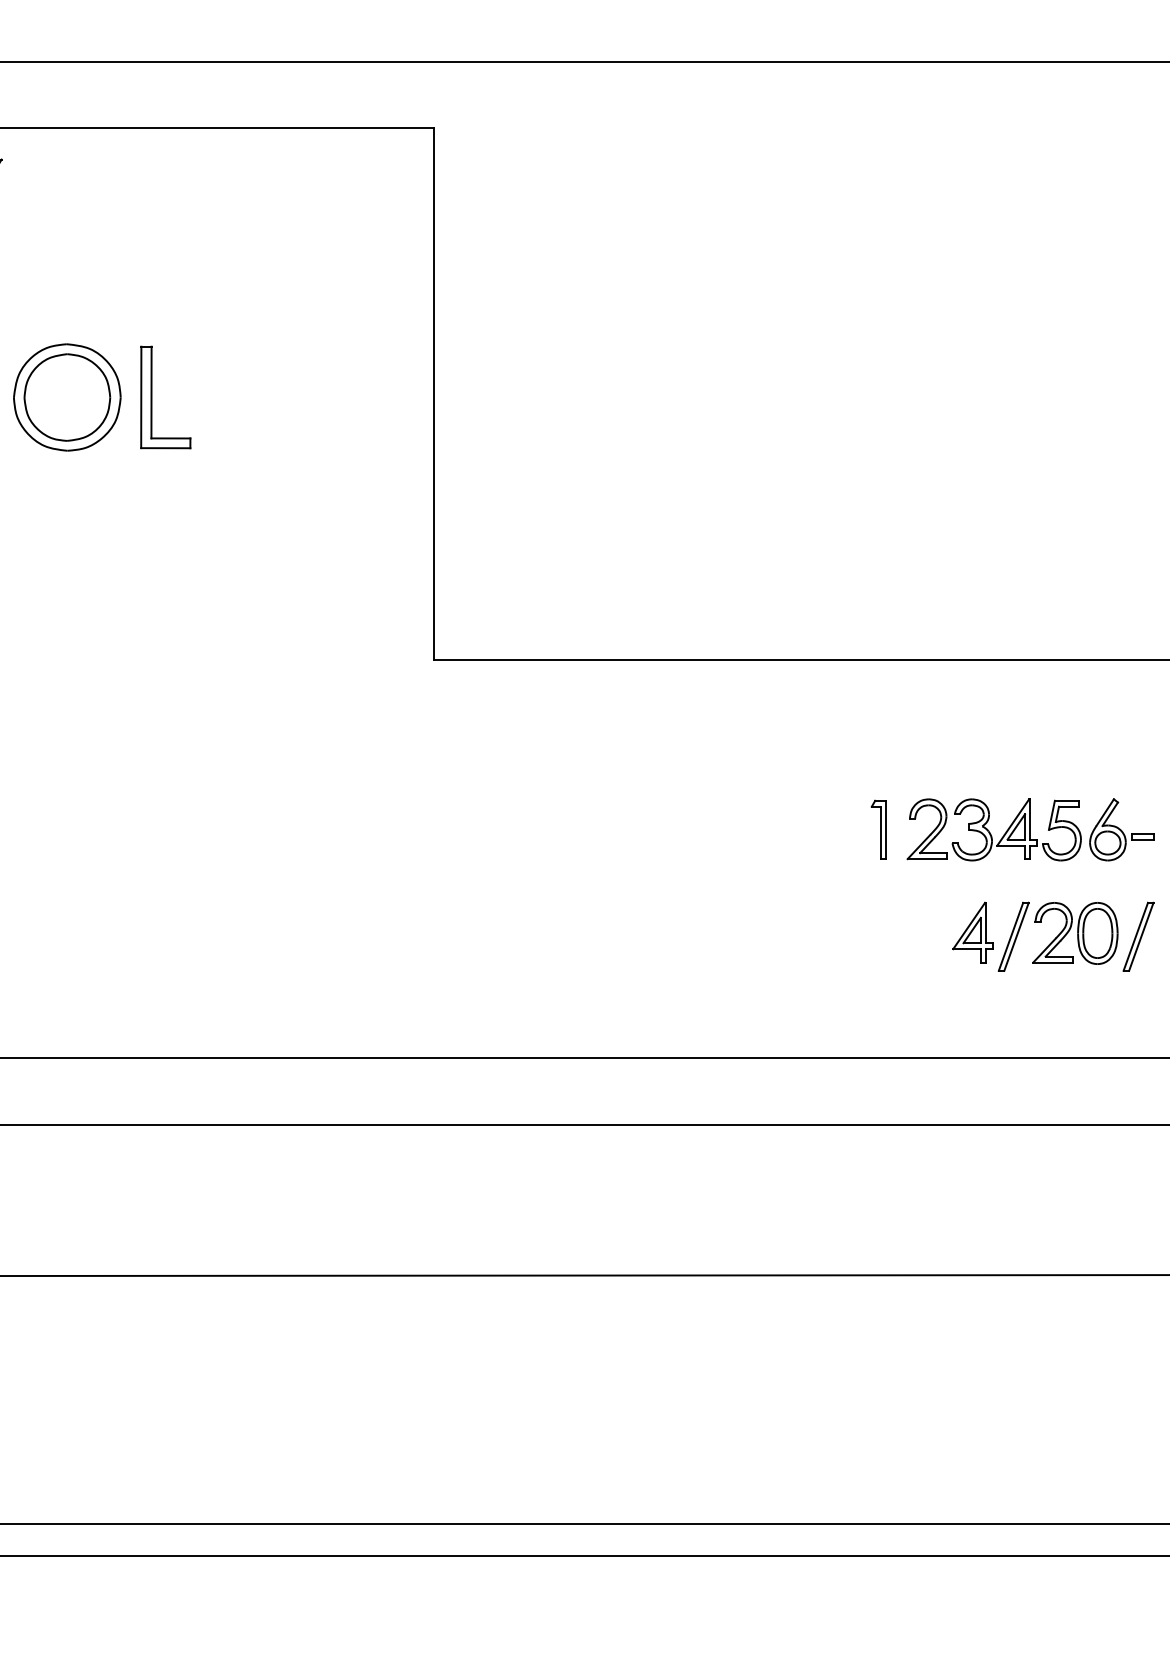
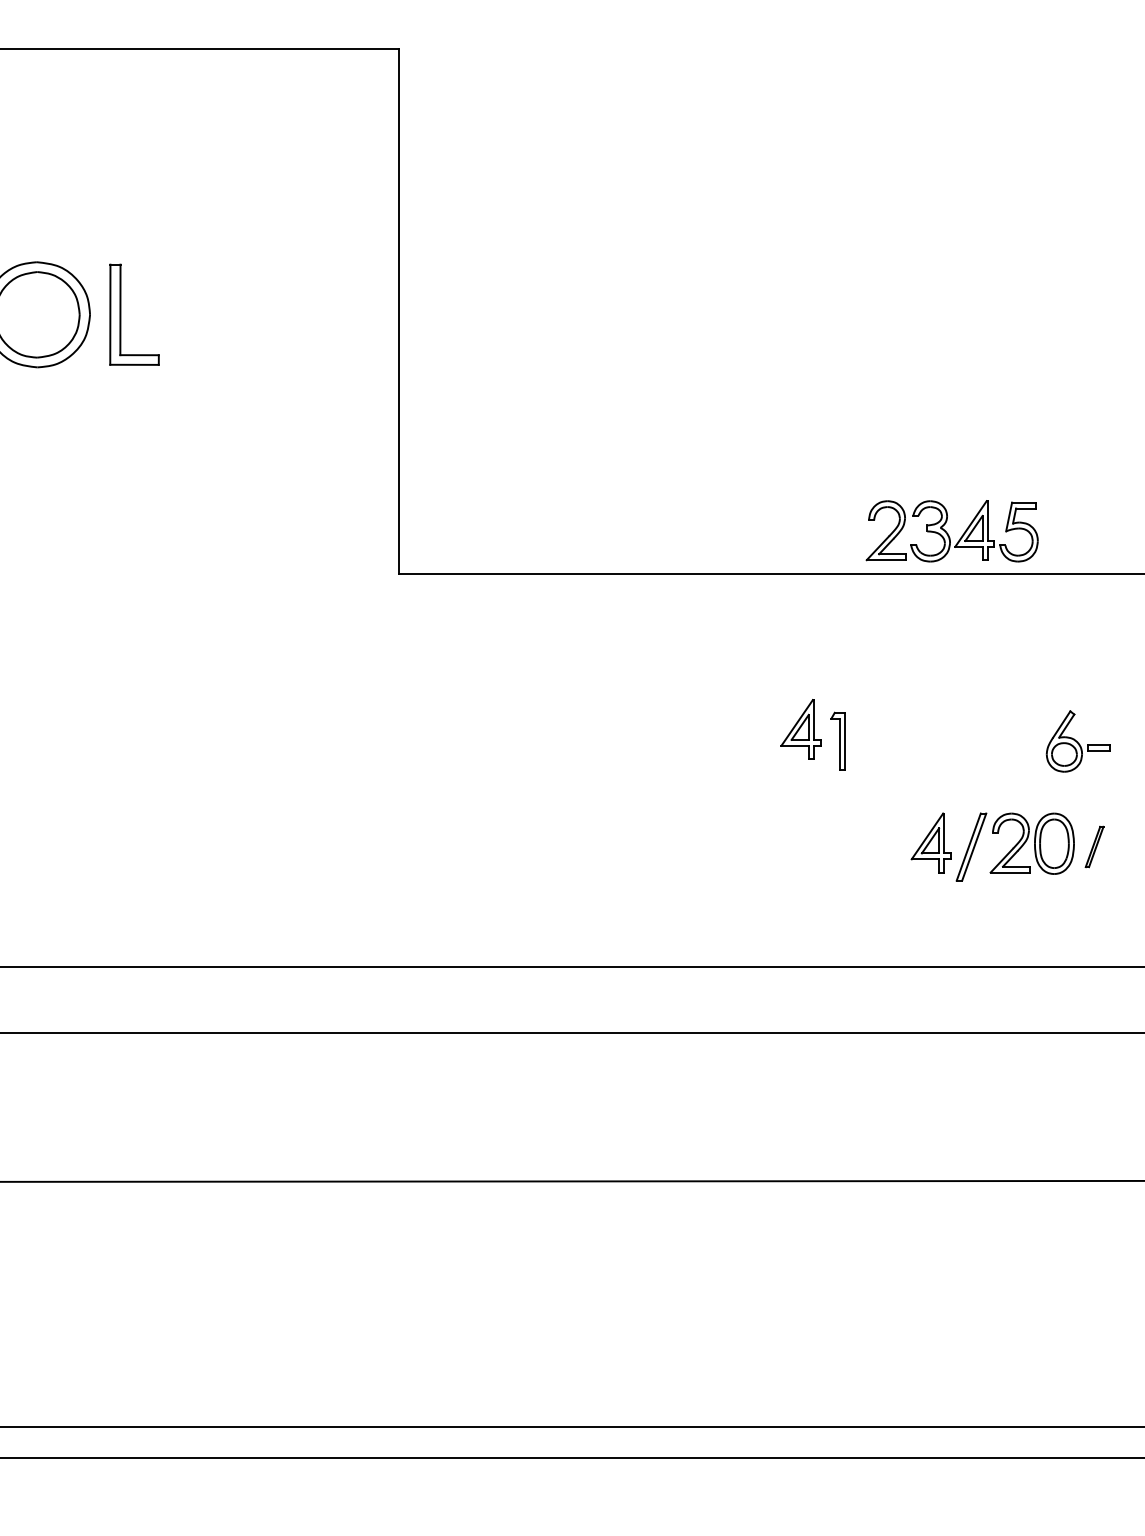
part: (840, 817) -> (800, 729), added
part: (993, 829) -> (951, 530), moved
part: (1138, 936) -> (1094, 846), size x0.6

